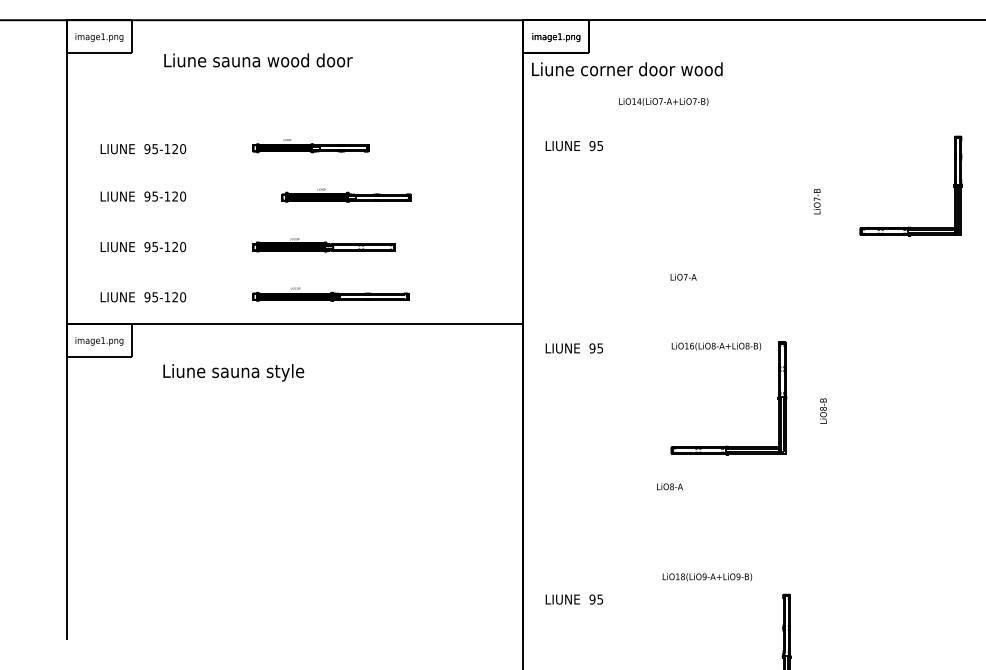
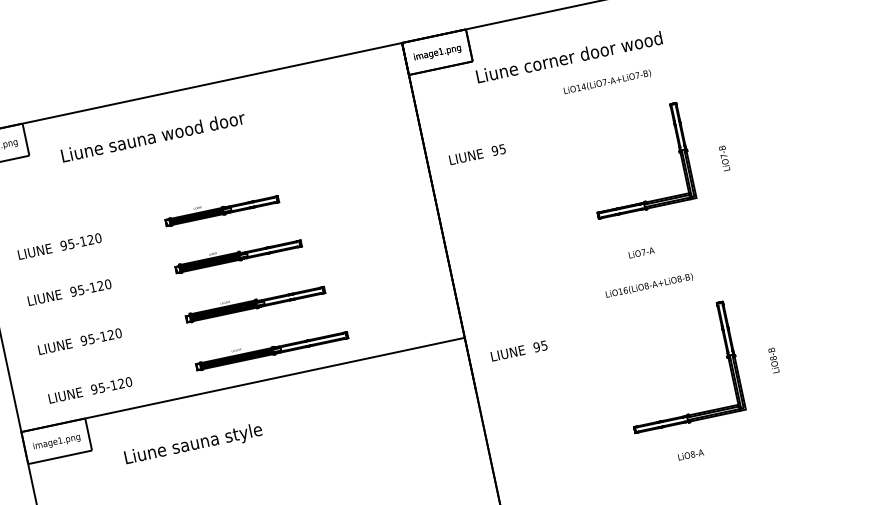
text: (627, 69) -> (569, 57), moved
text: (663, 101) -> (607, 81), moved
part: (346, 195) -> (238, 254), moved
part: (910, 226) -> (645, 200), moved
text: (683, 276) -> (641, 252), moved
text: (716, 346) -> (649, 285), moved
text: (669, 486) -> (690, 454), moved

